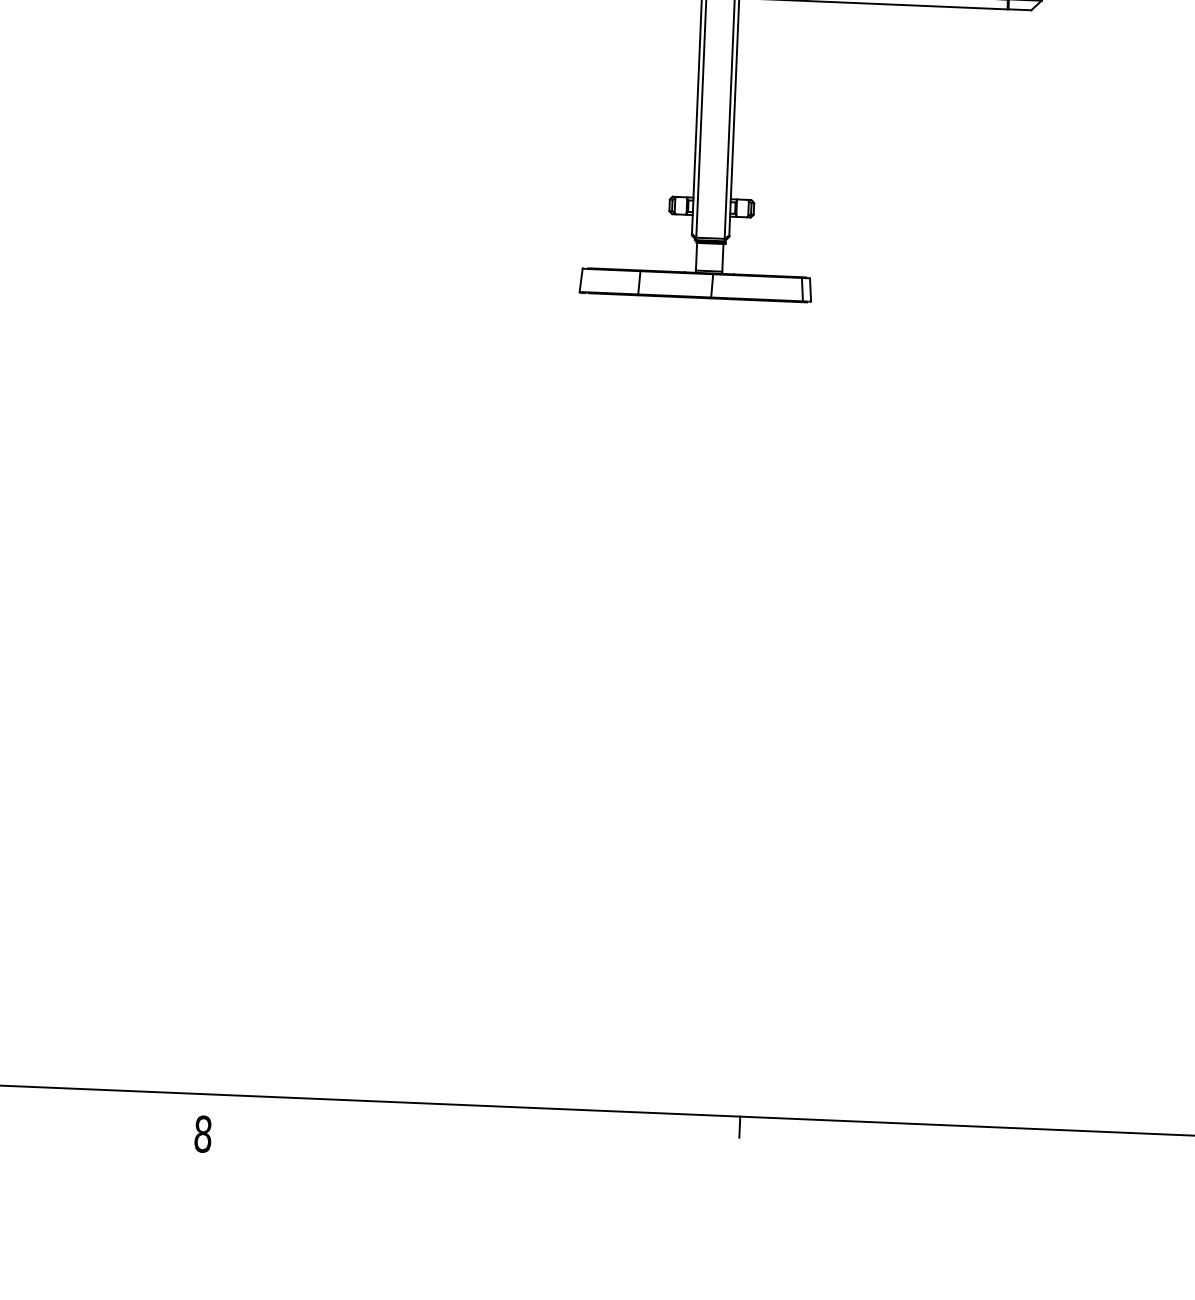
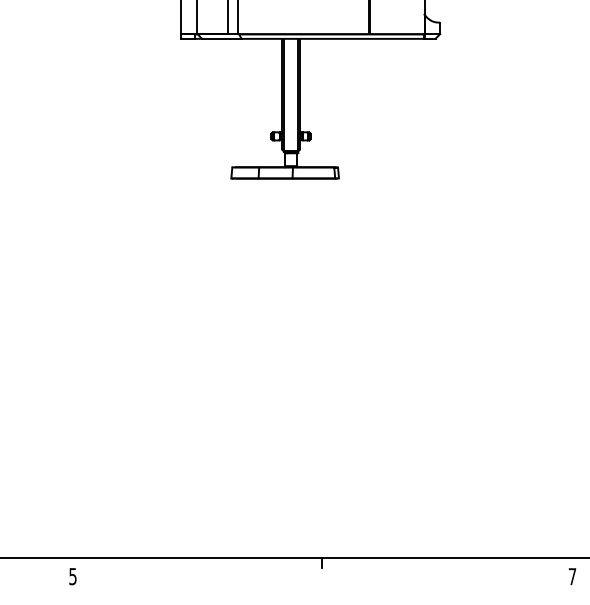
text: (202, 1133) -> (72, 576), 8 -> 5

